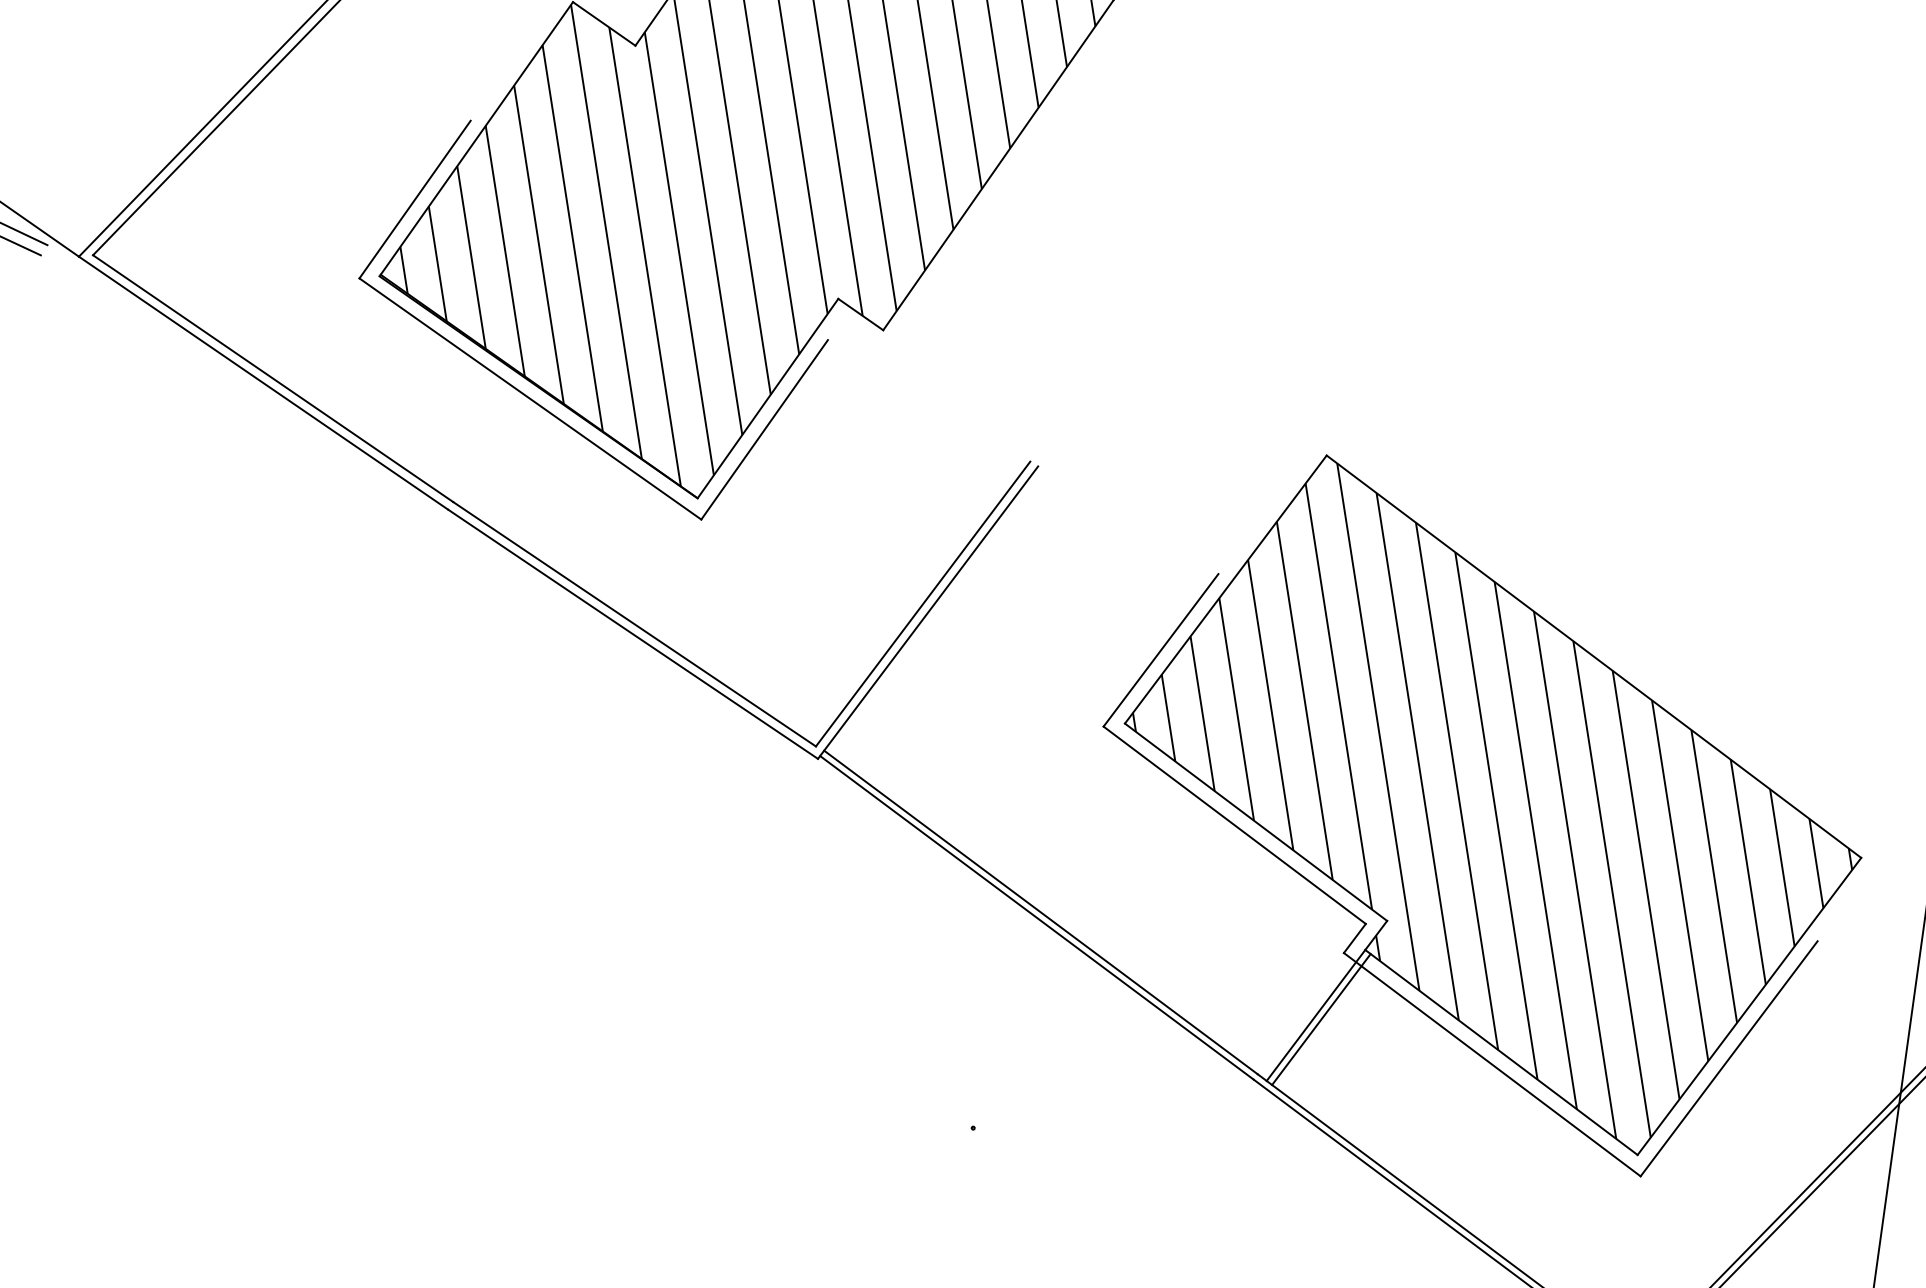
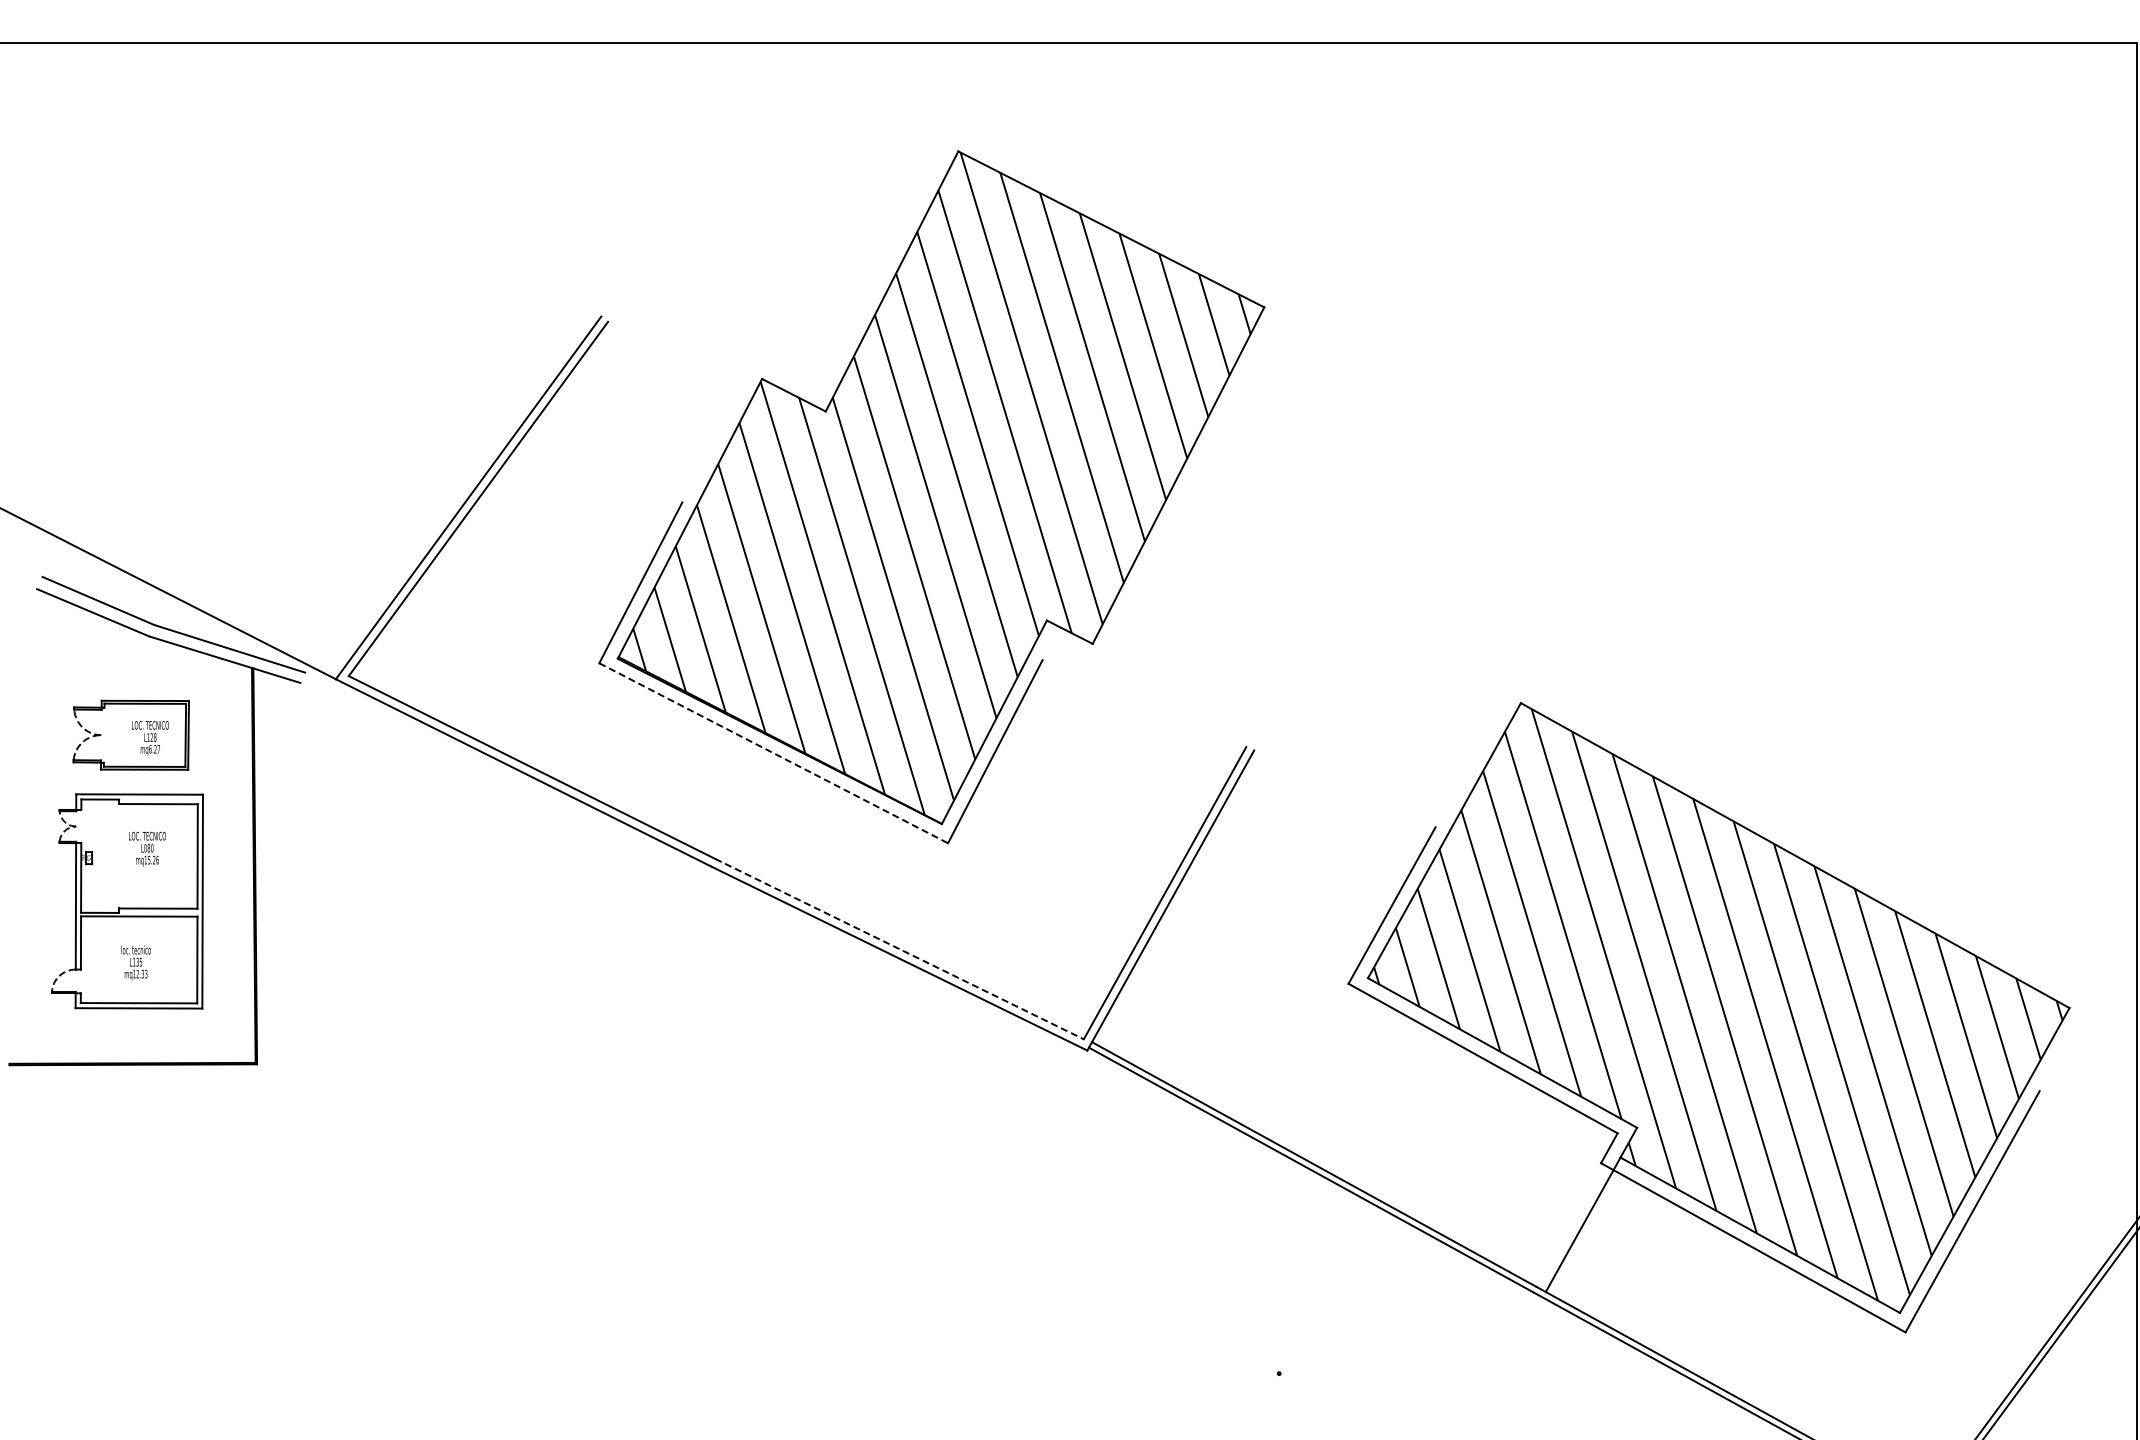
line: (531, 399) -> (774, 753), solid -> dashed
line: (635, 624) -> (900, 949), solid -> dashed
line: (1321, 1019) -> (1588, 1227), removed

